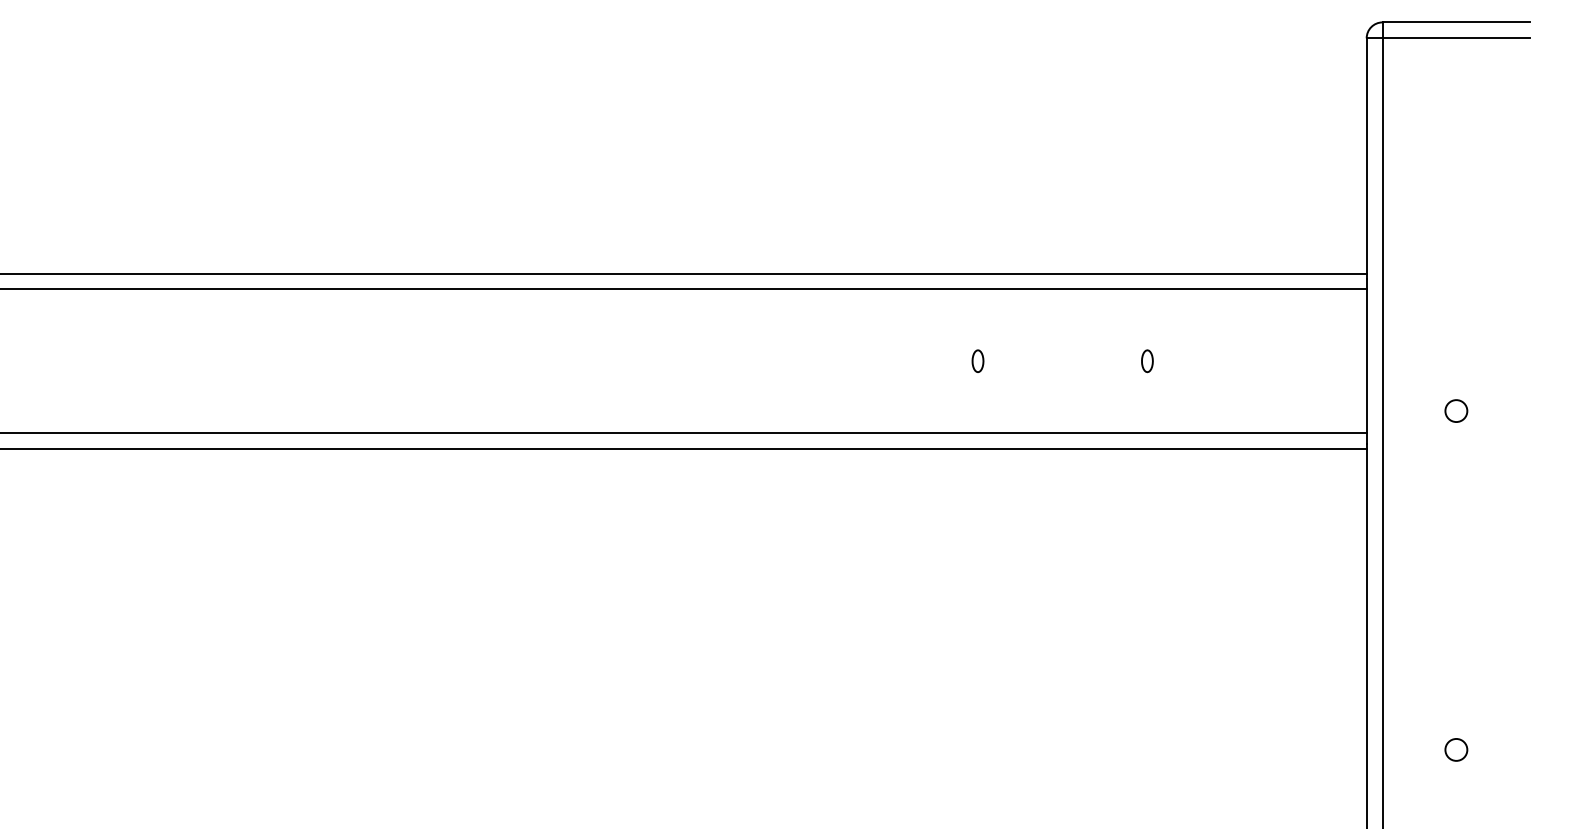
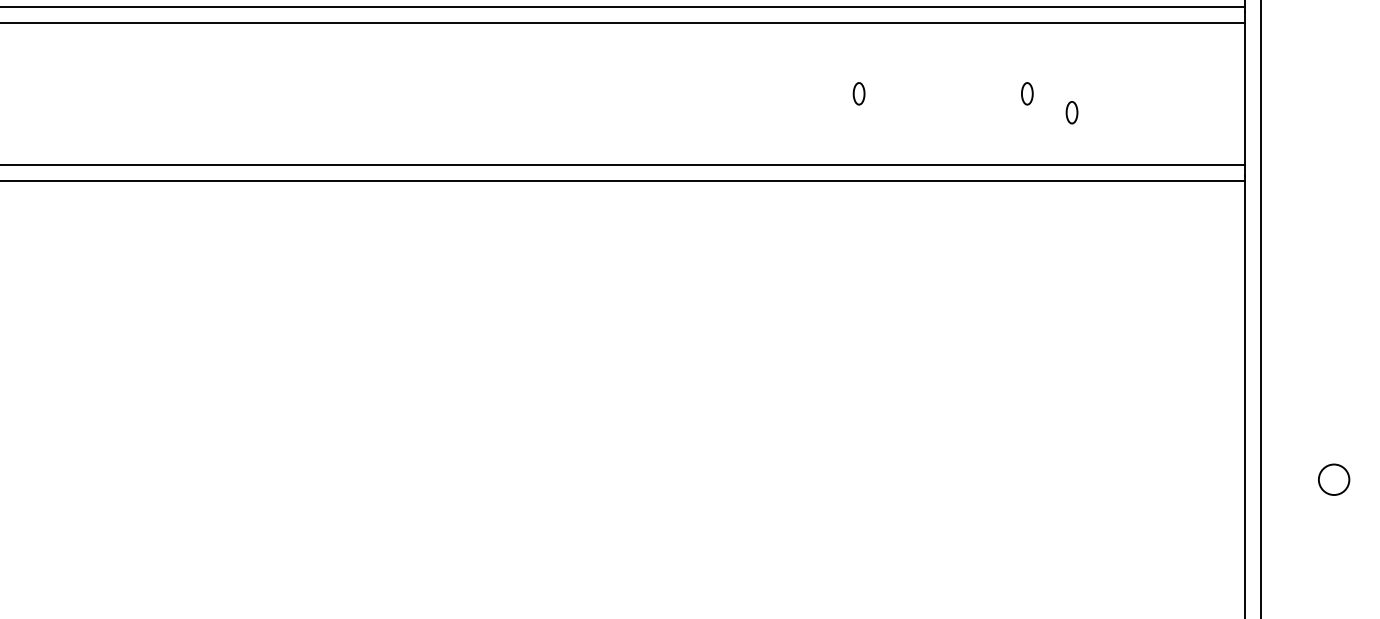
part: (1192, 380) -> (1072, 112), added
circle: (1456, 410) -> (1334, 142), removed
circle: (1456, 749) -> (1334, 479), size x1.4

